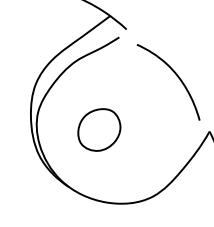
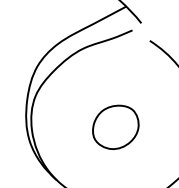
part: (99, 129) -> (116, 126), moved

